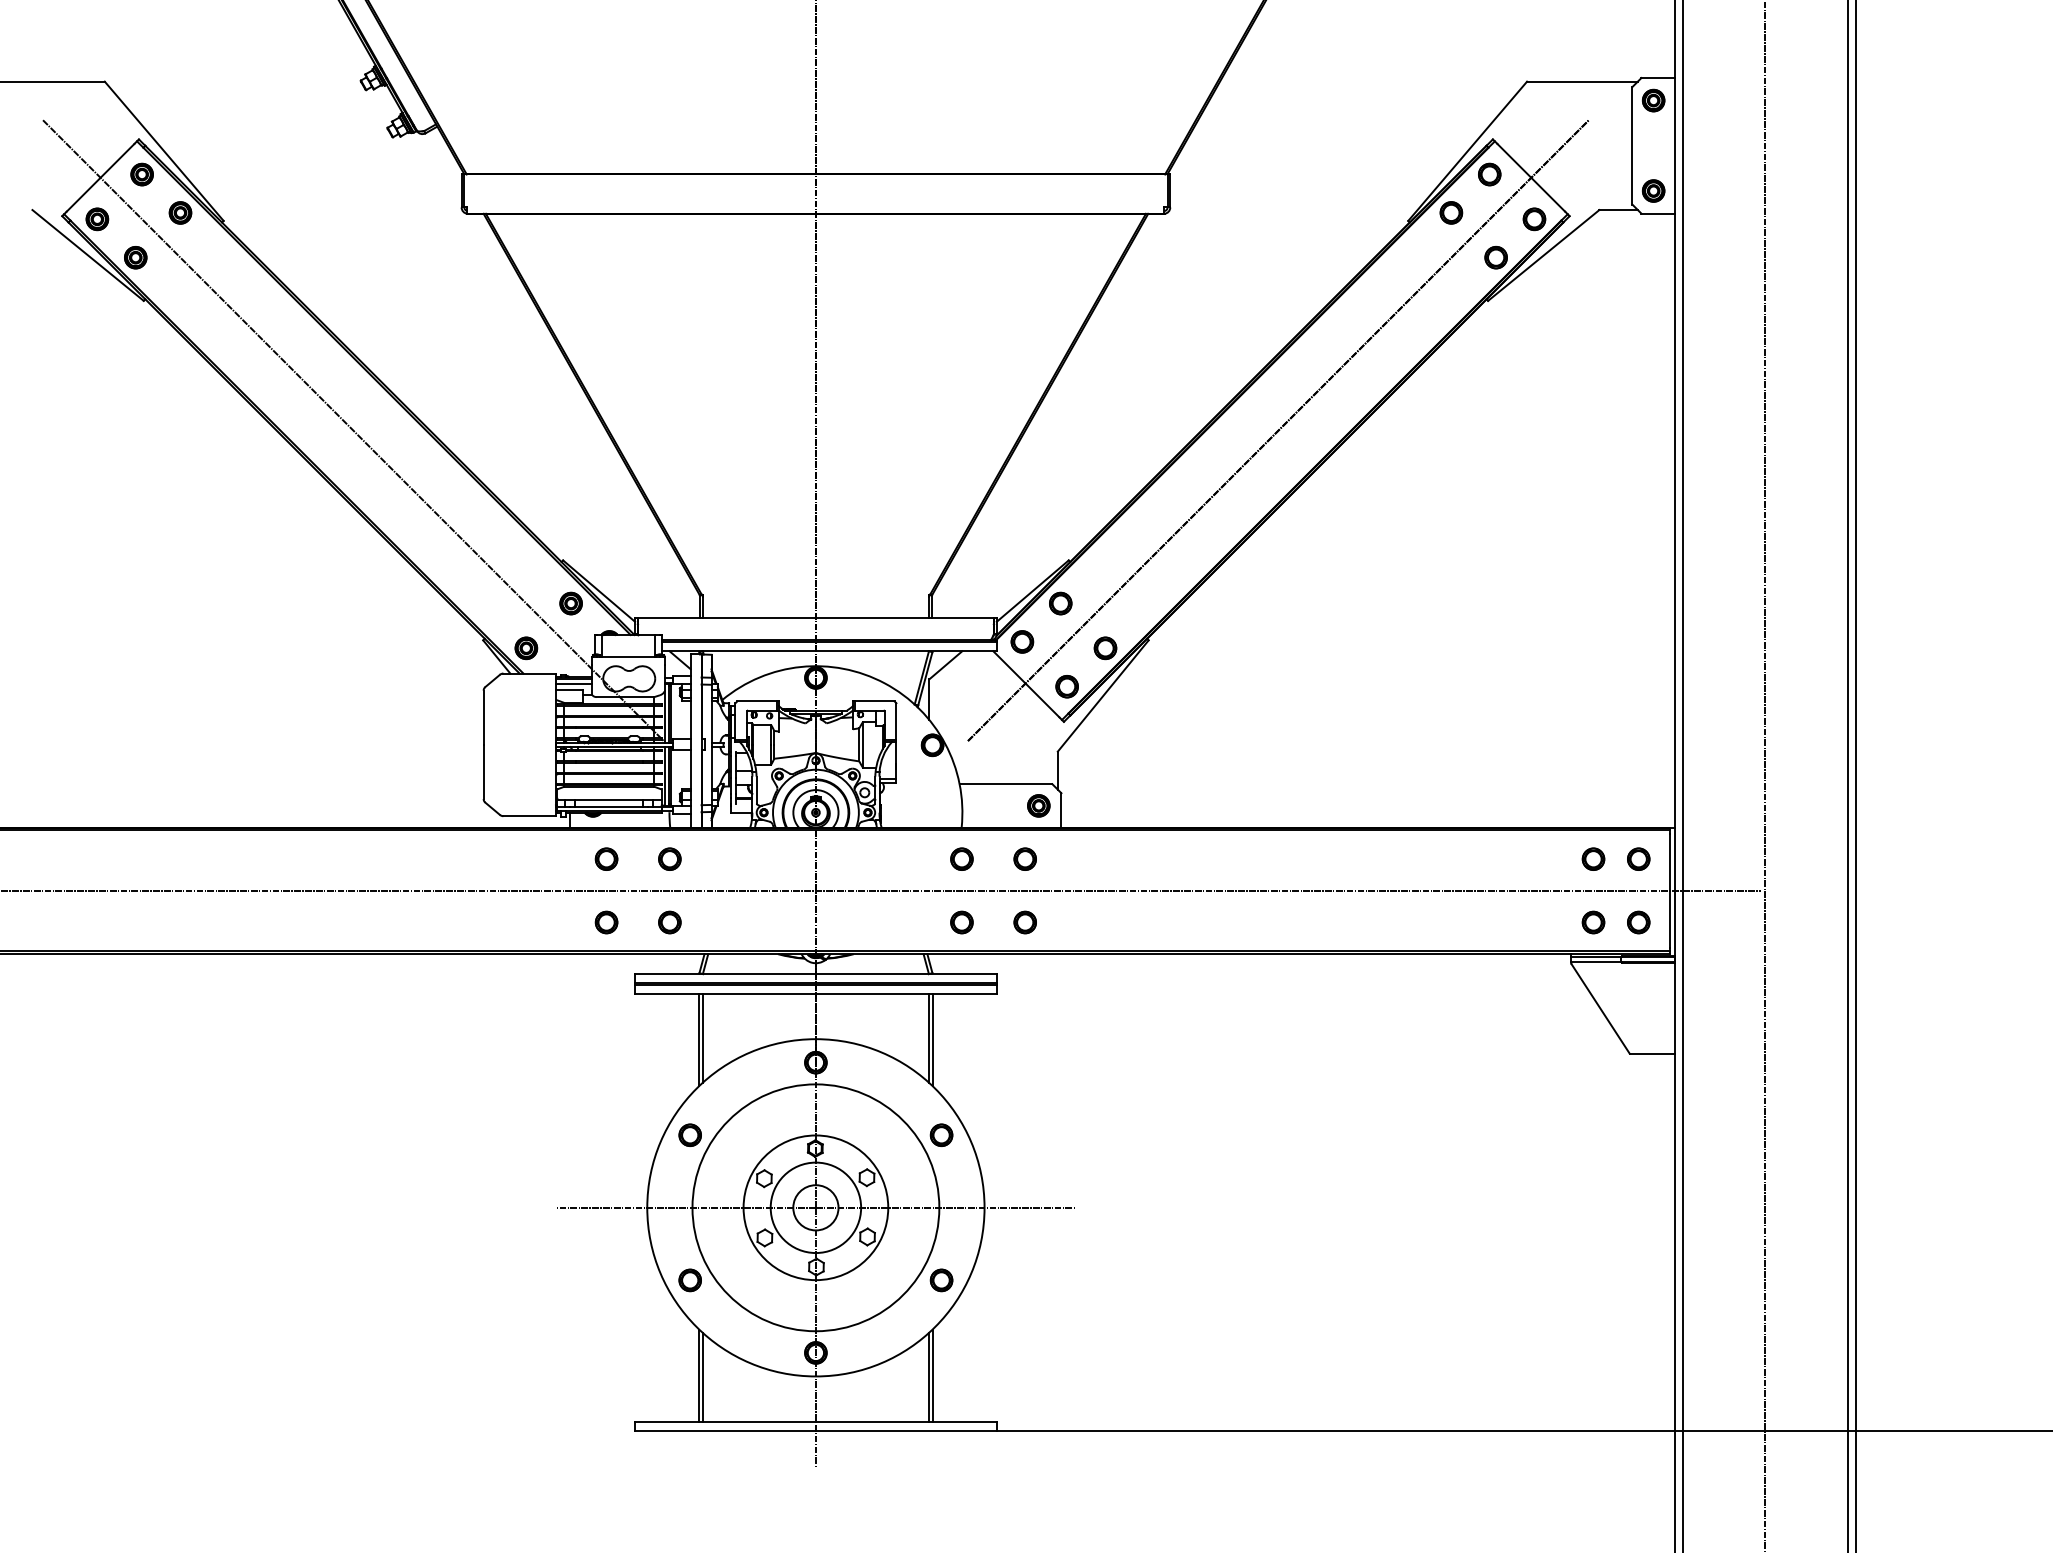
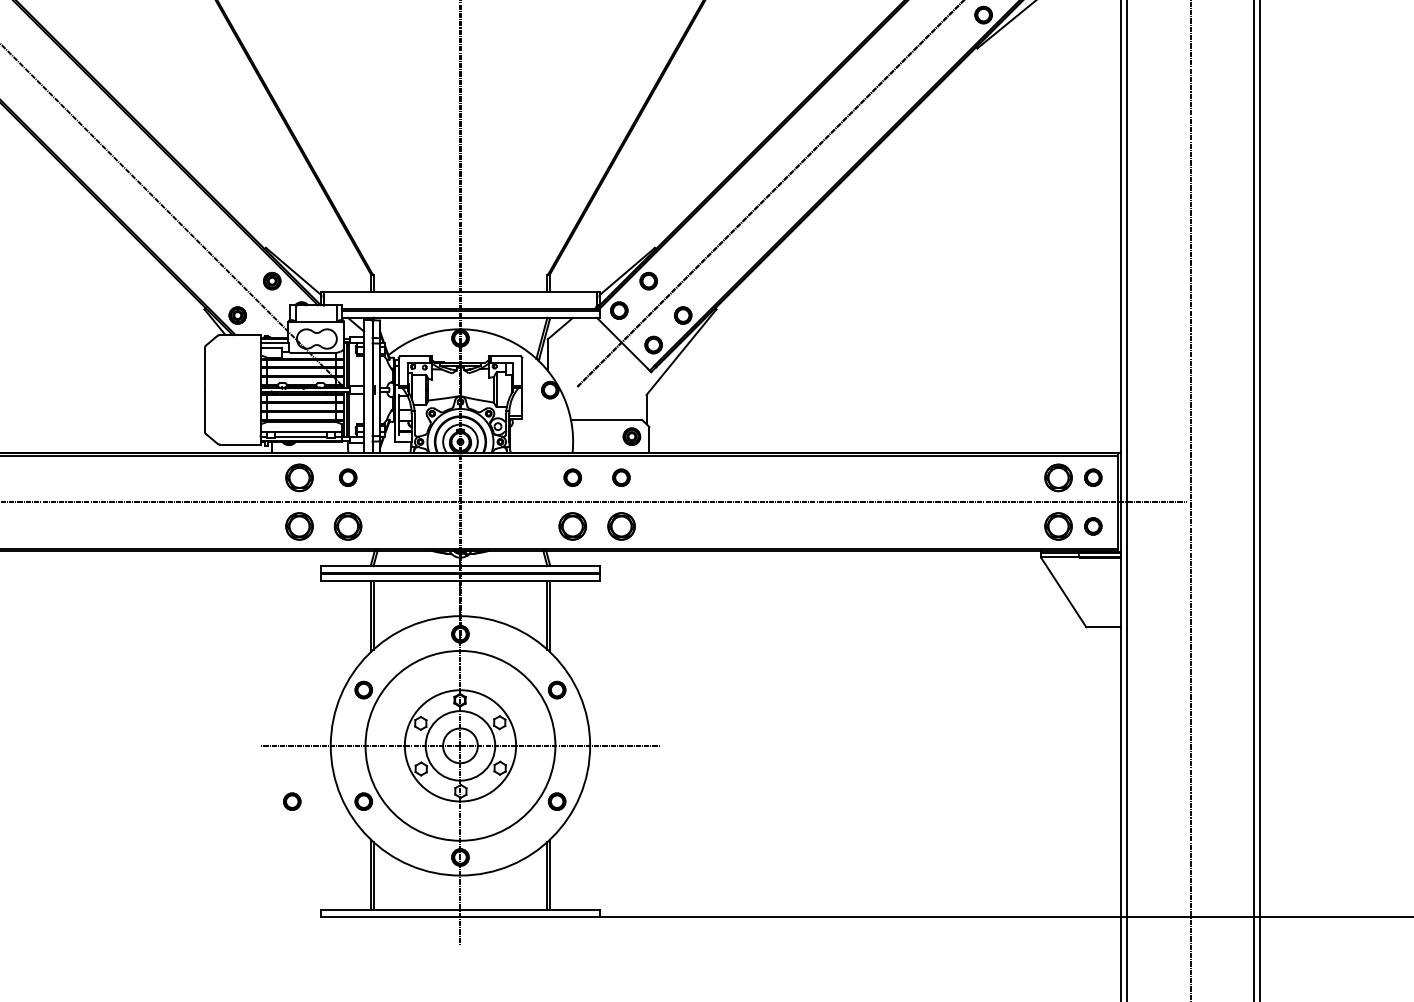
part: (606, 858) -> (299, 477), size x1.6
part: (1593, 858) -> (1058, 477), size x1.6
part: (606, 922) -> (299, 526), size x1.6
part: (669, 922) -> (347, 526), size x1.6
part: (961, 922) -> (572, 526), size x1.6
part: (1024, 922) -> (620, 526), size x1.6
part: (1593, 922) -> (1058, 526), size x1.6
part: (596, 1280) -> (291, 801), added

